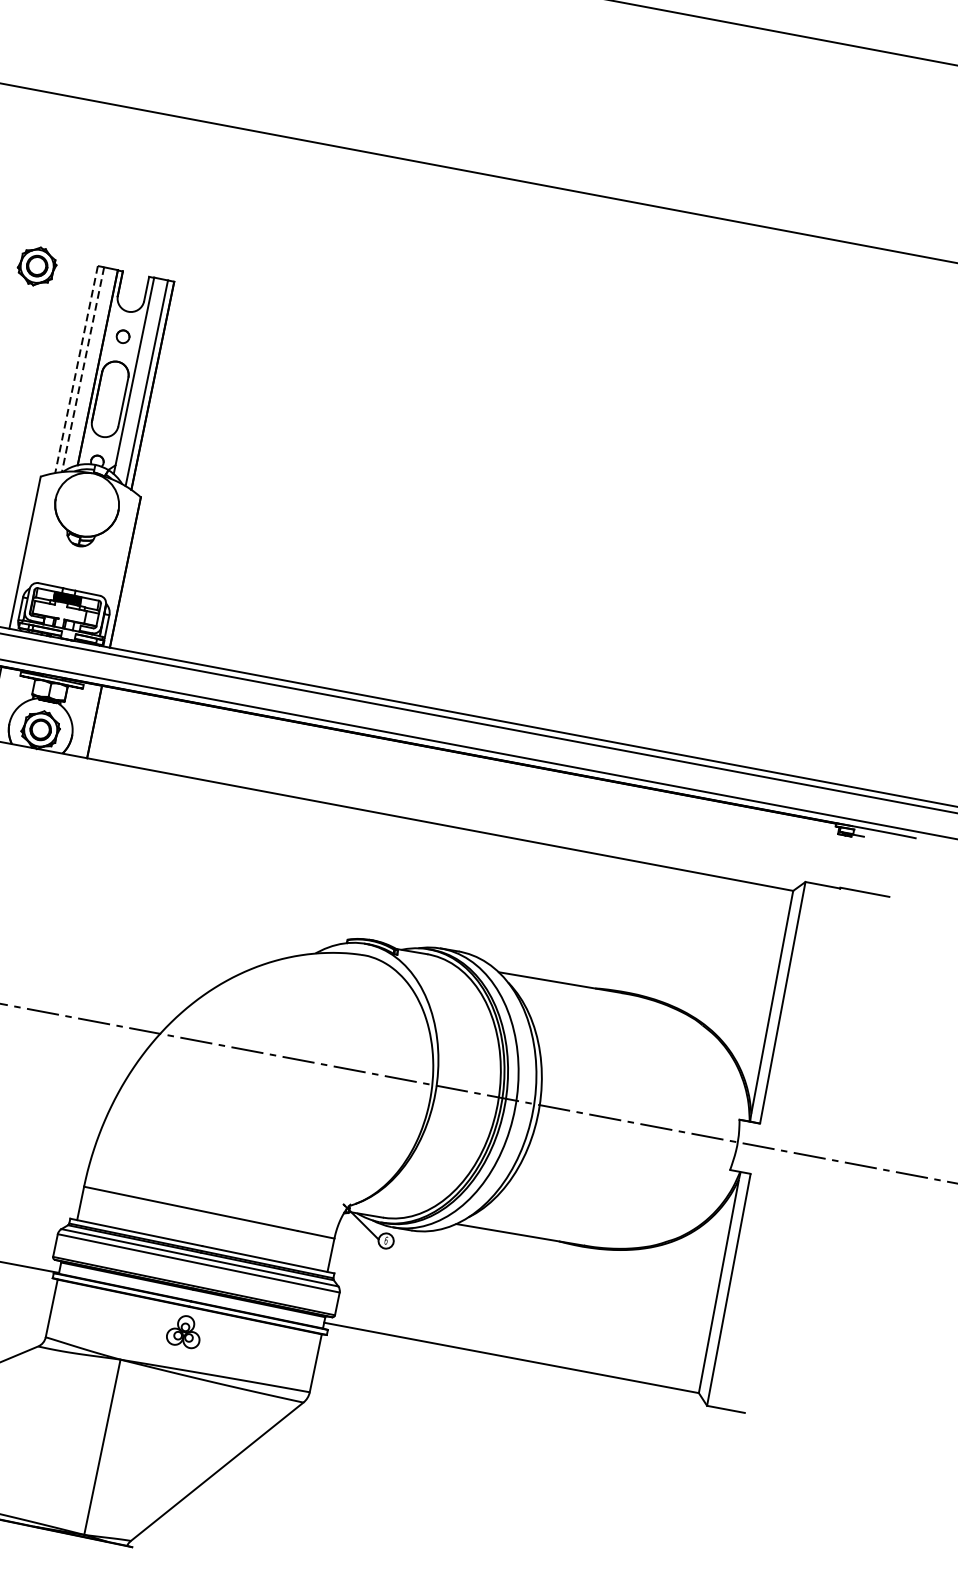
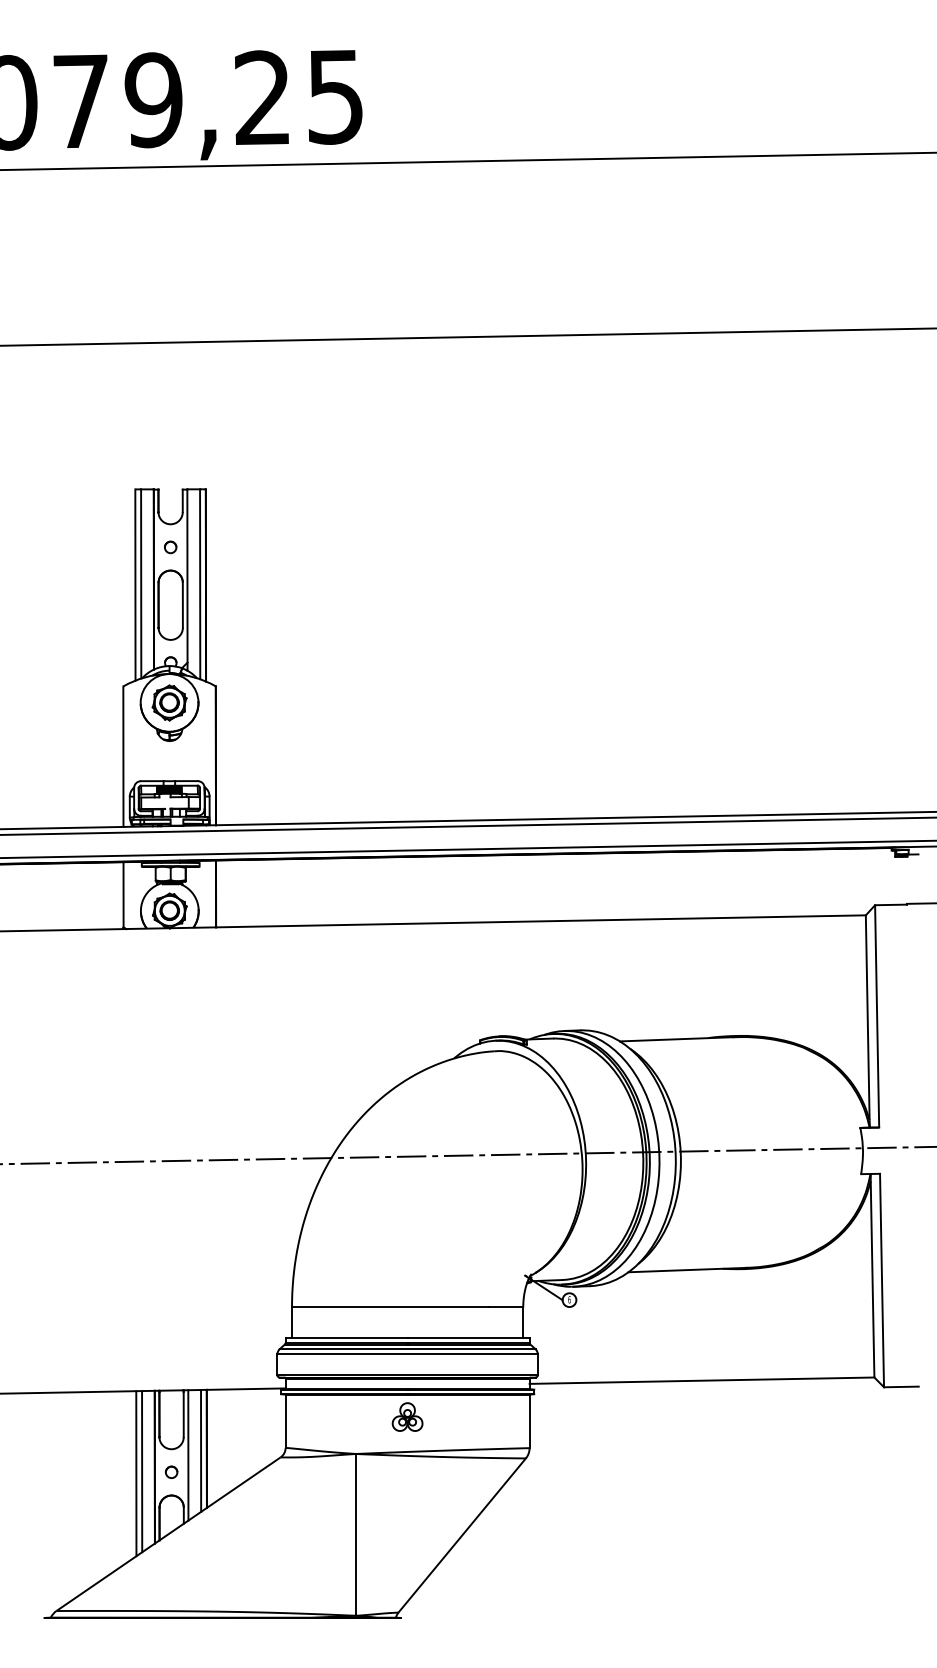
part: (37, 265) -> (169, 702), moved
line: (83, 369) -> (141, 583), dashed -> solid
line: (76, 370) -> (135, 585), dashed -> solid

